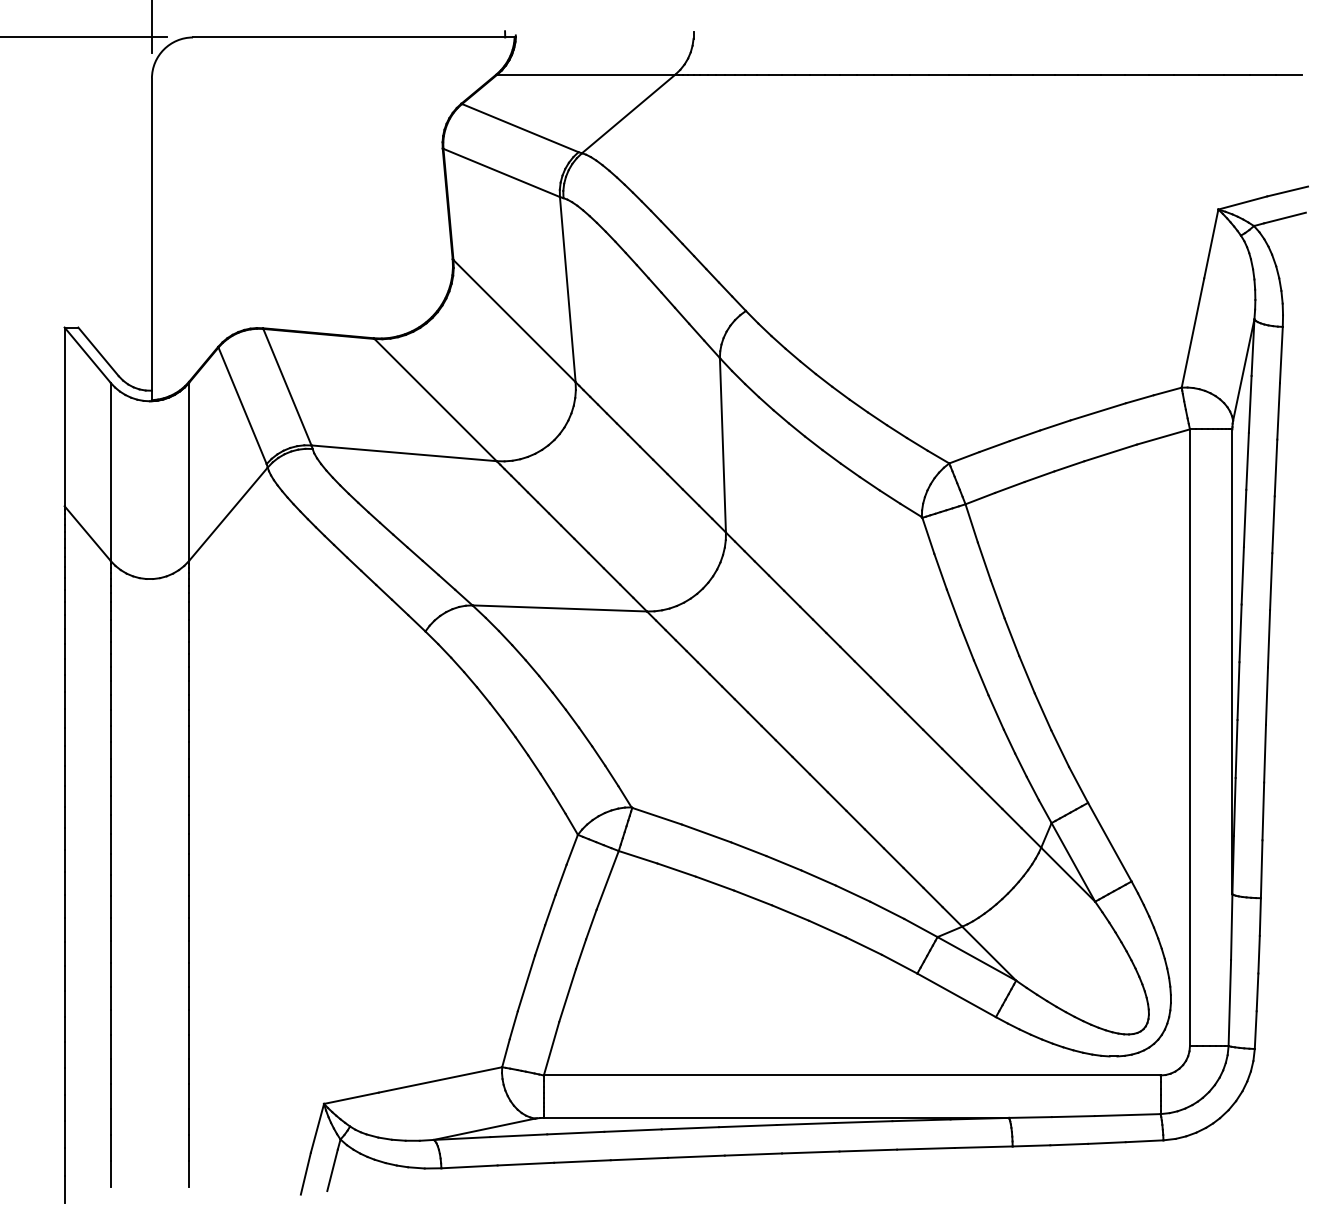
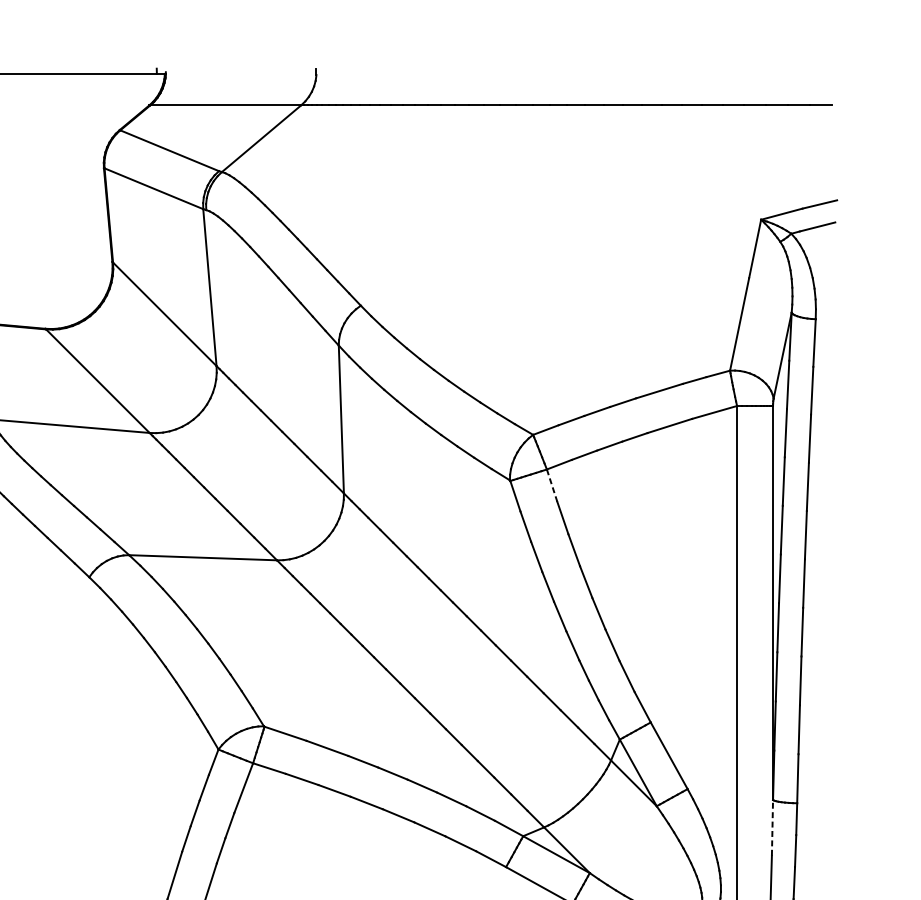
line: (971, 523) -> (551, 485), solid -> dashed
line: (1231, 927) -> (772, 828), solid -> dashed

